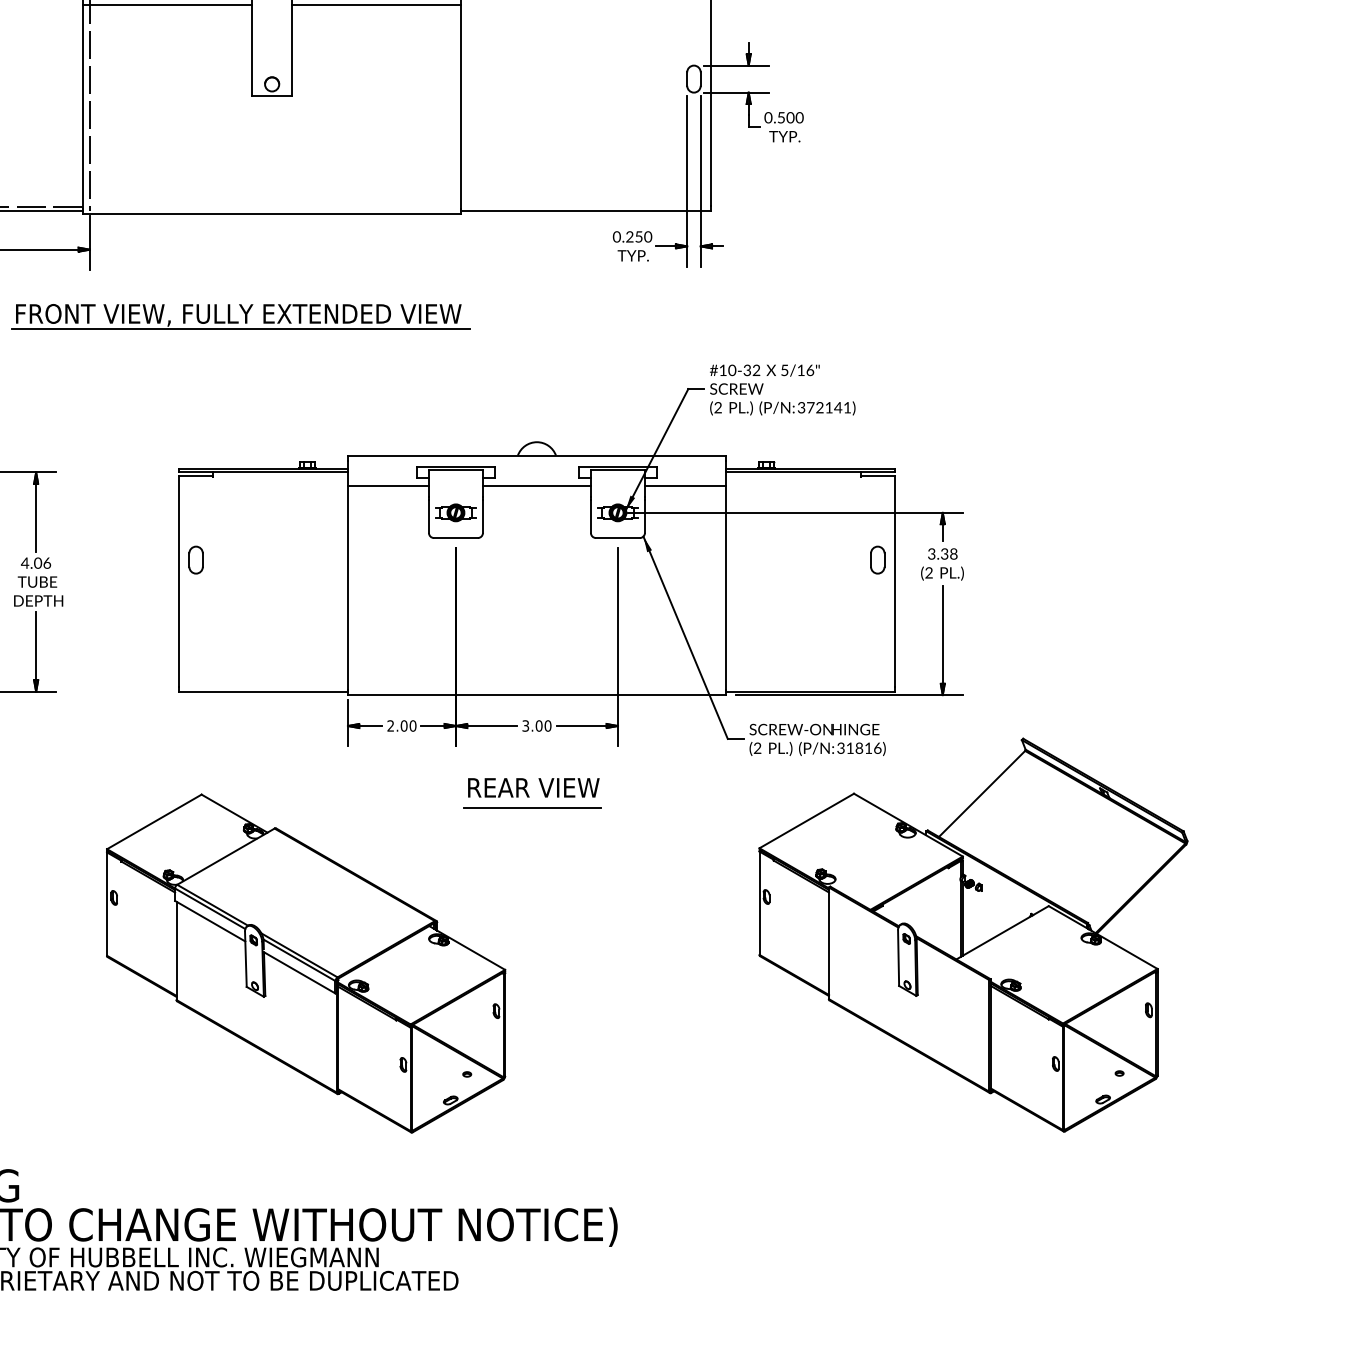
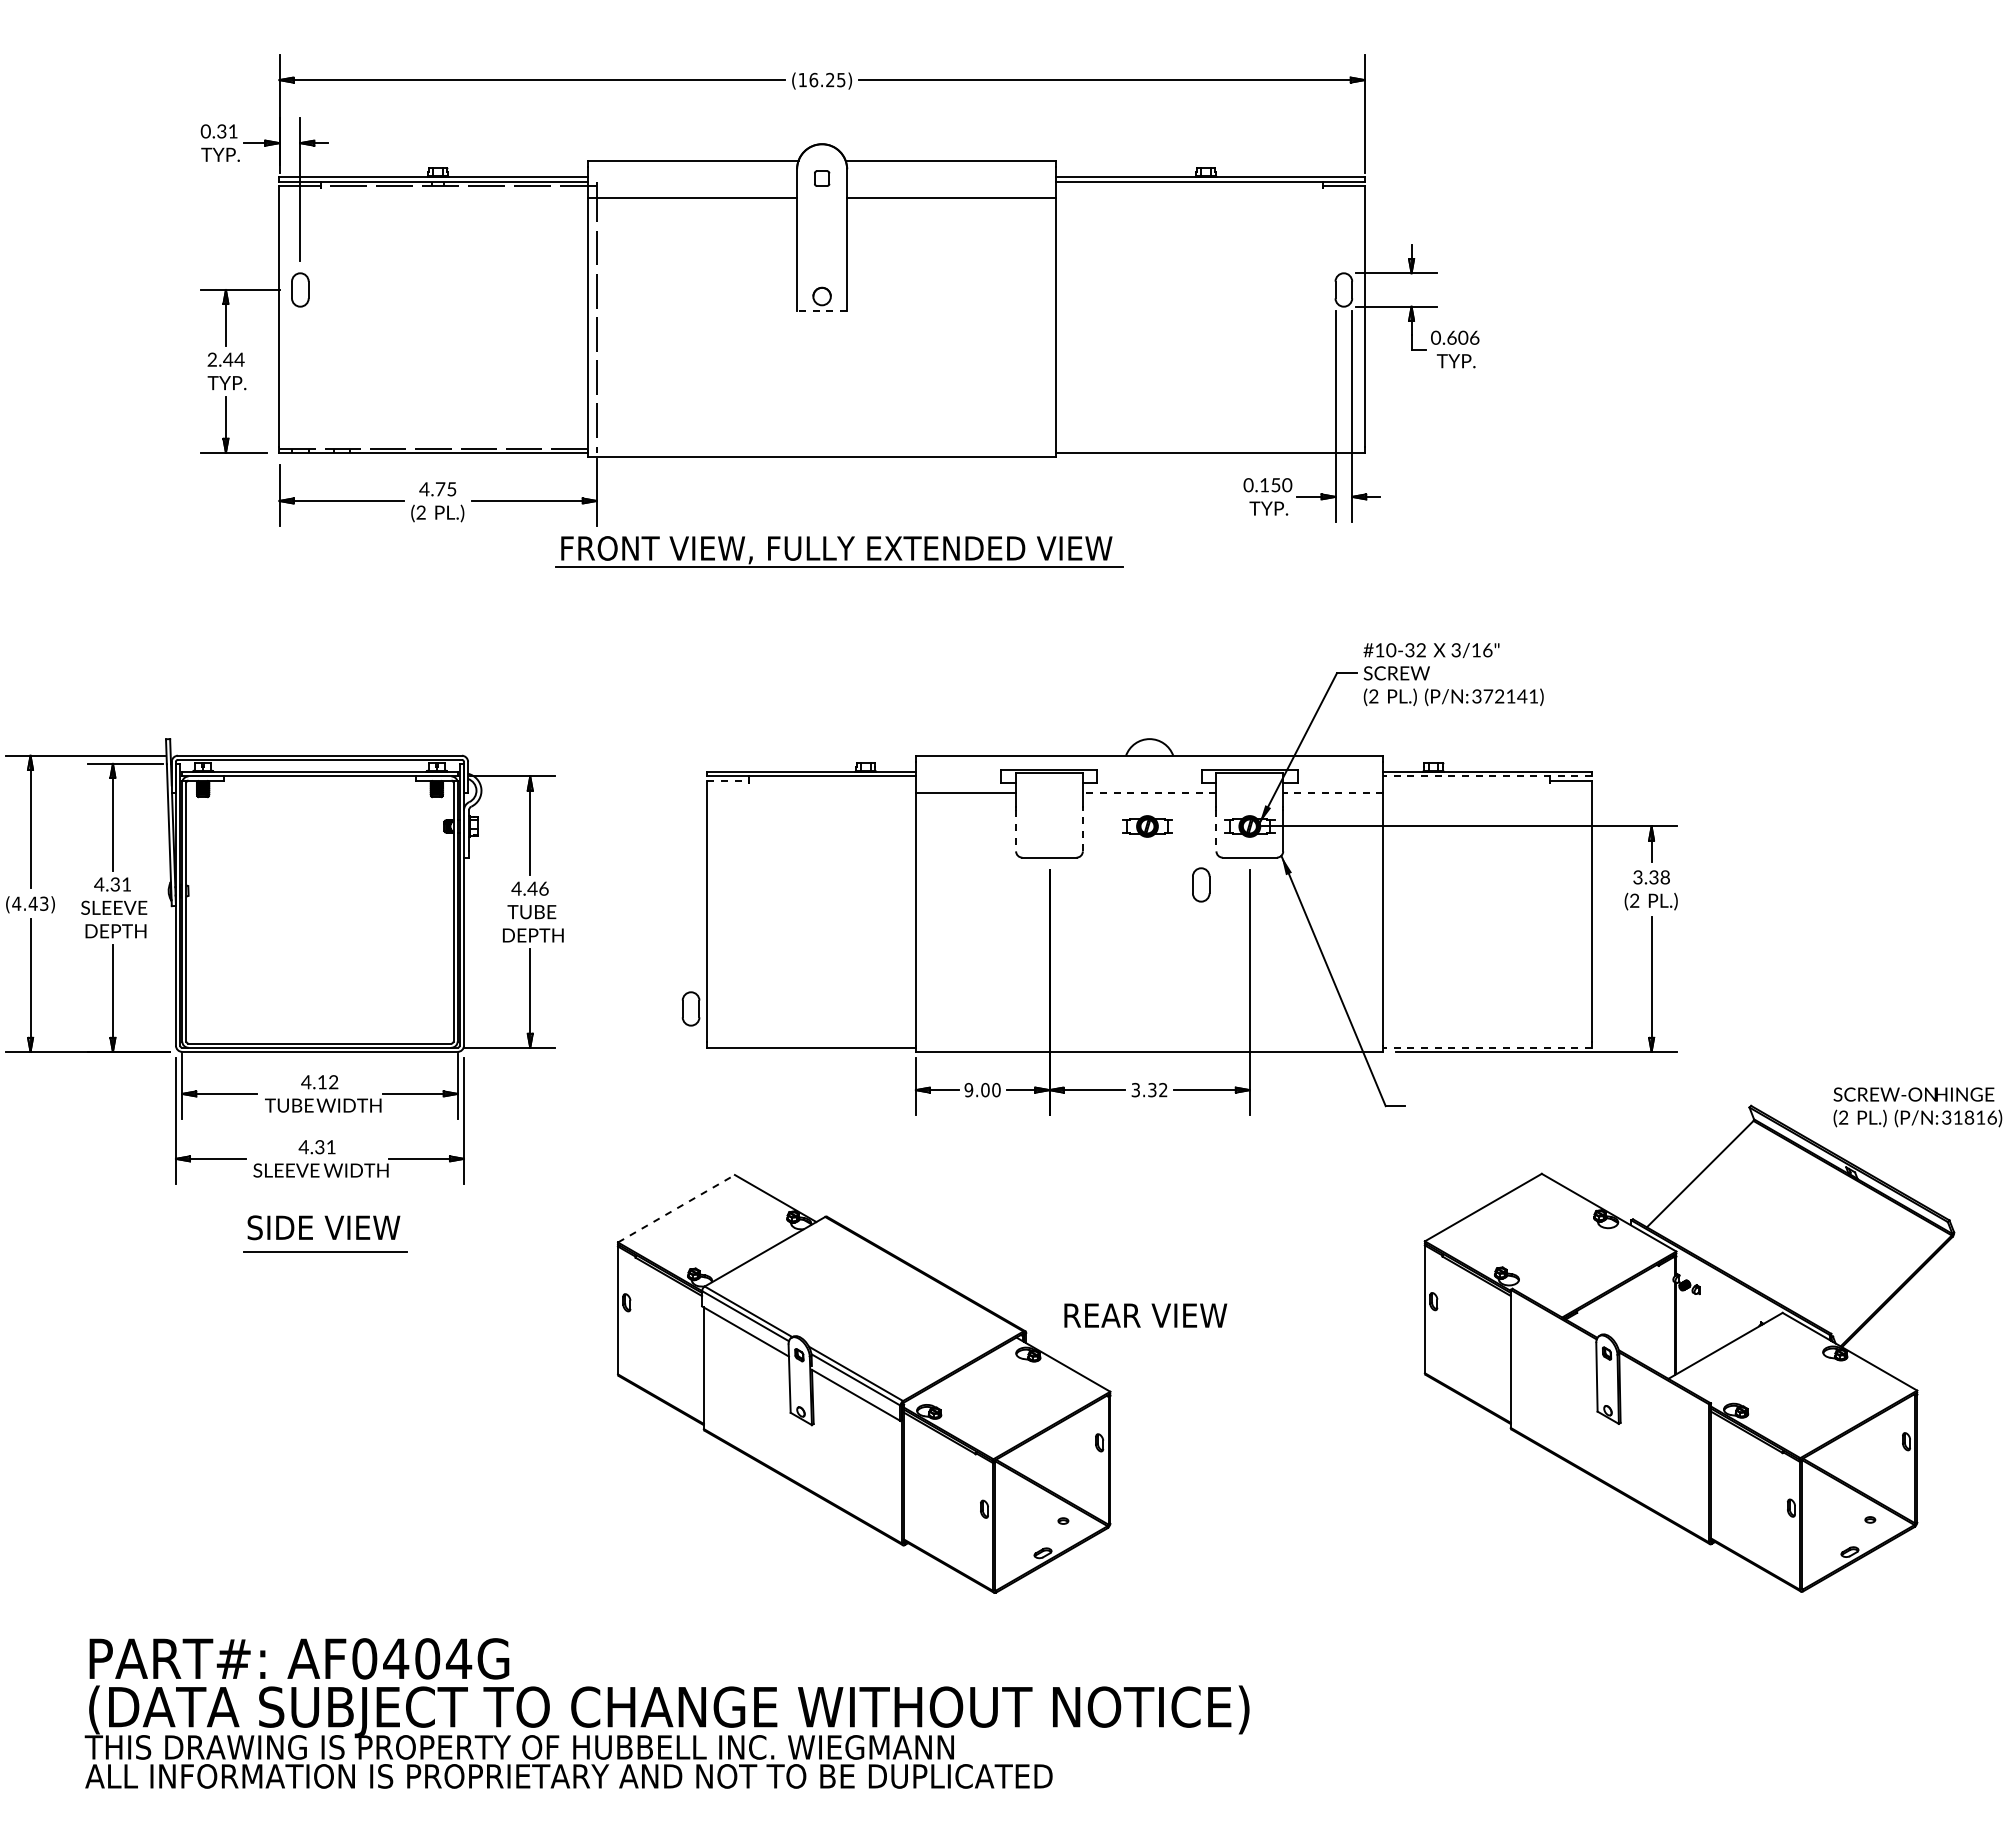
line: (271, 96) -> (821, 311), solid -> dashed
text: (790, 117) -> (1463, 337), 0.500 -> 0.606
text: (629, 237) -> (1264, 485), 0.250 -> 0.150
part: (240, 316) -> (839, 551), moved
text: (784, 370) -> (1455, 650), 5/16" -> 3/16"
line: (810, 472) -> (1487, 776), solid -> dashed
line: (196, 475) -> (728, 780), solid -> dashed
line: (536, 486) -> (1149, 793), solid -> dashed
line: (684, 486) -> (1332, 793), solid -> dashed
part: (455, 512) -> (1147, 826), moved
line: (429, 516) -> (1016, 831), solid -> dashed
line: (482, 516) -> (1082, 830), solid -> dashed
line: (590, 516) -> (1216, 831), solid -> dashed
part: (195, 559) -> (690, 1008), moved
part: (878, 559) -> (1201, 884), moved
text: (37, 563) -> (532, 888), 4.06 -> 4.46
line: (810, 691) -> (1487, 1047), solid -> dashed
text: (390, 726) -> (968, 1090), 2.00 -> 9.00
text: (543, 726) -> (1157, 1090), 3.00 -> 3.32
text: (817, 740) -> (1917, 1107), moved
text: (533, 787) -> (1145, 1315), moved
line: (532, 807) -> (1144, 1190), removed
line: (154, 821) -> (676, 1208), solid -> dashed

